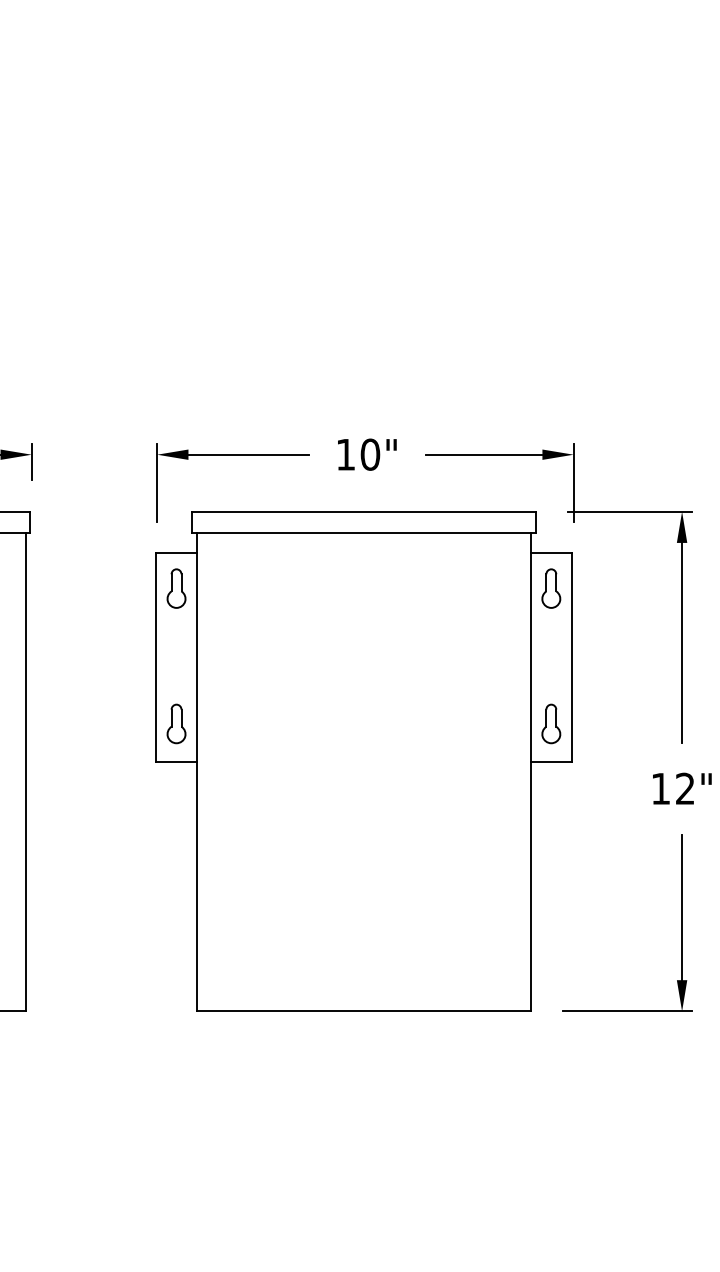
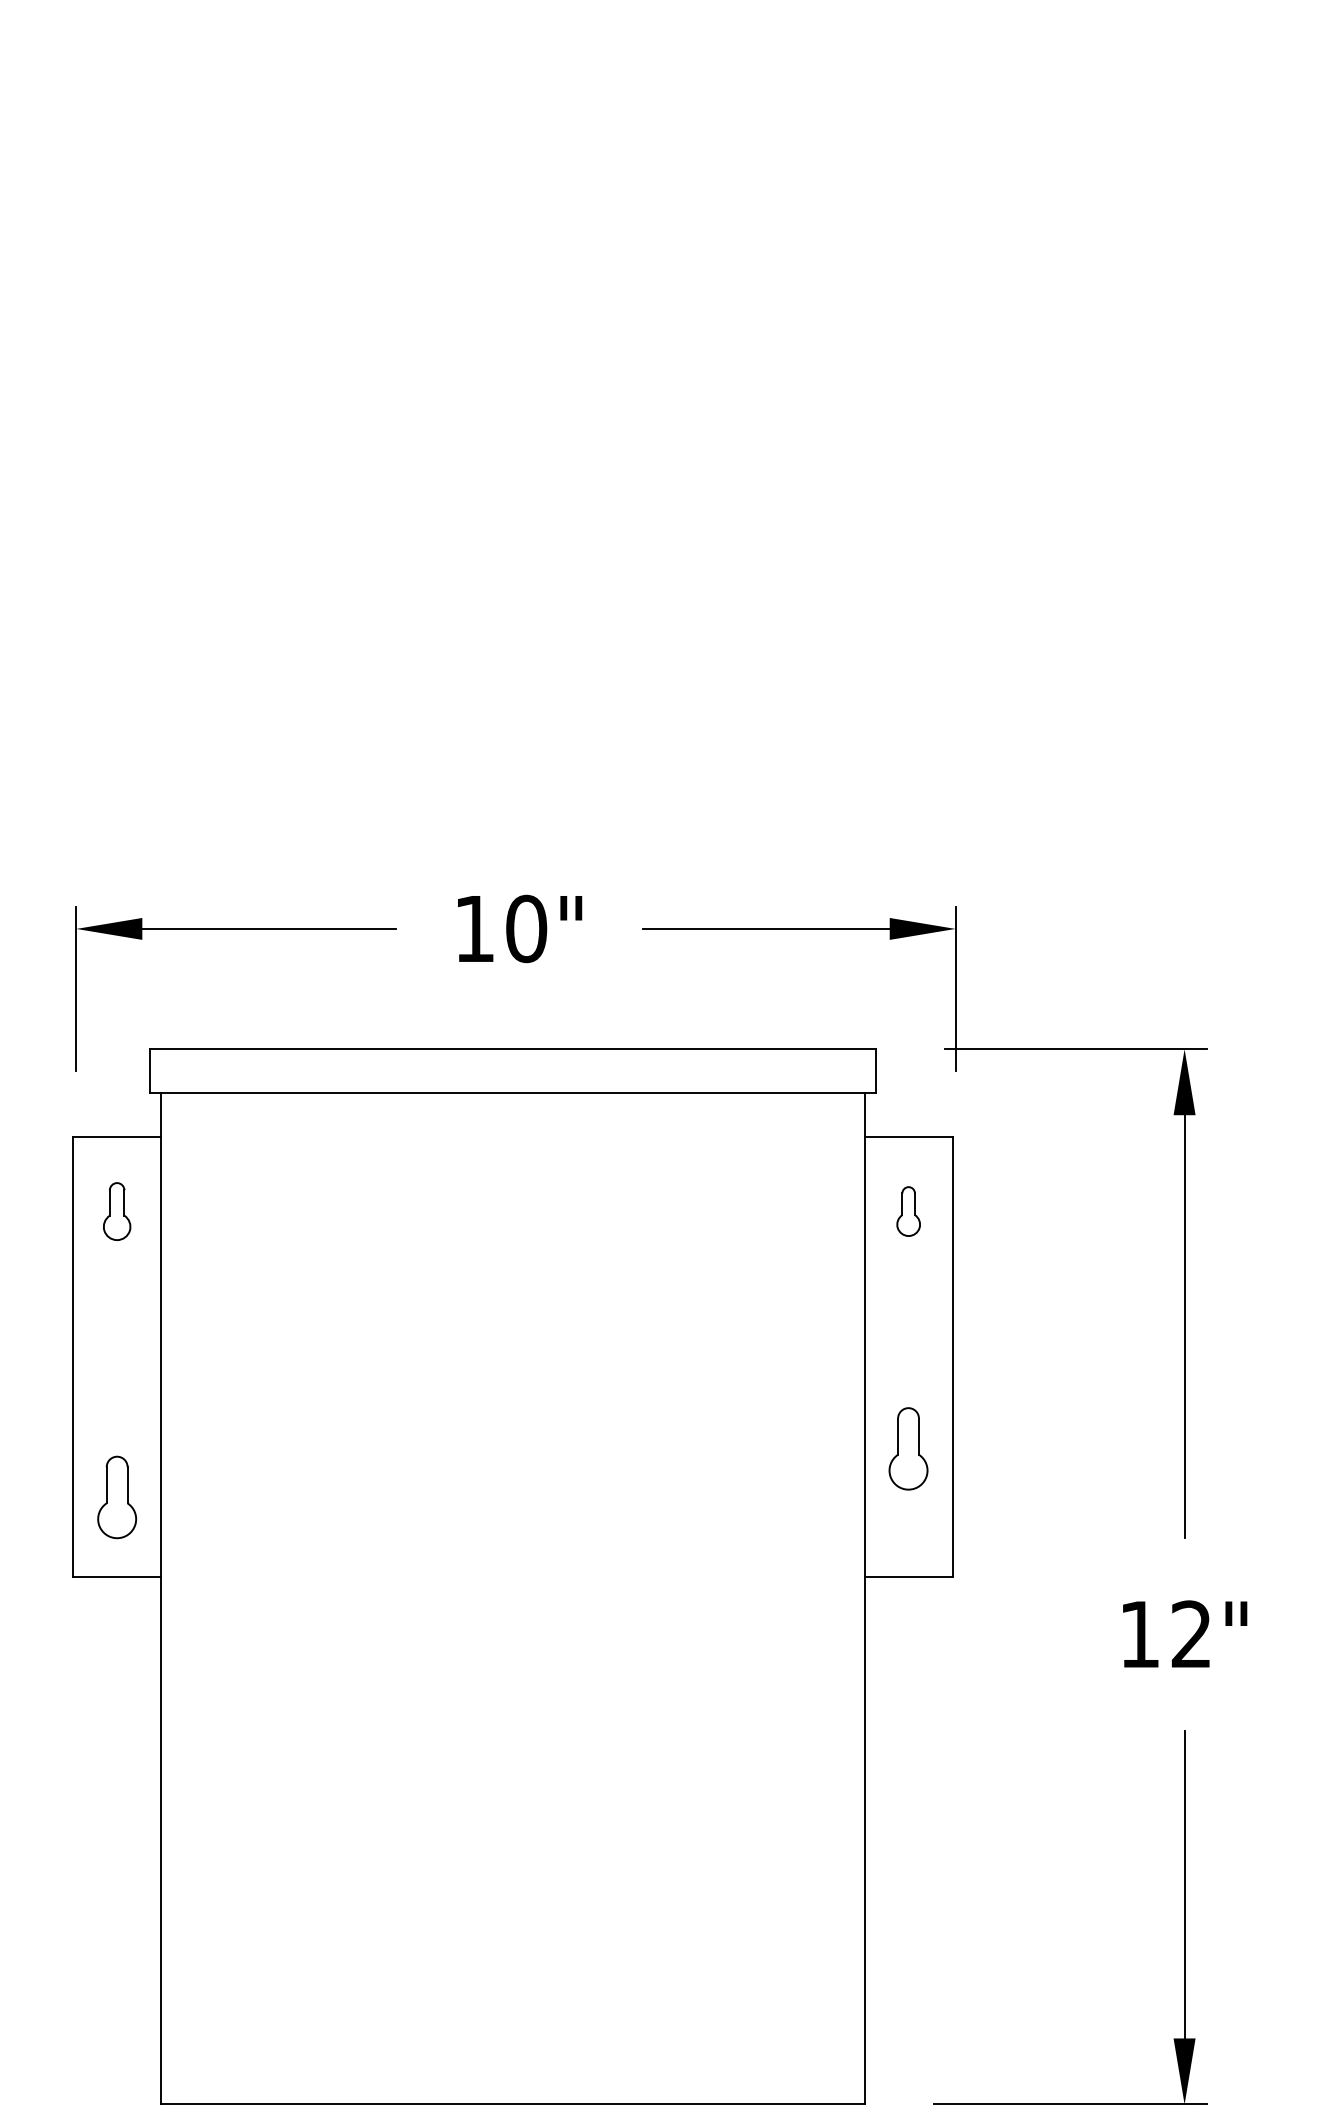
part: (176, 588) -> (117, 1211), size x0.7
part: (551, 588) -> (908, 1211), size x0.6
part: (551, 723) -> (908, 1447), moved

